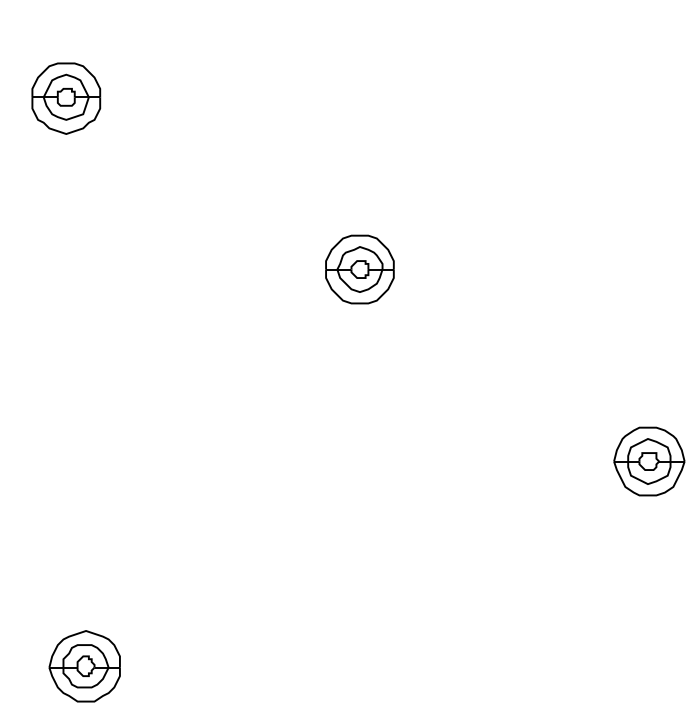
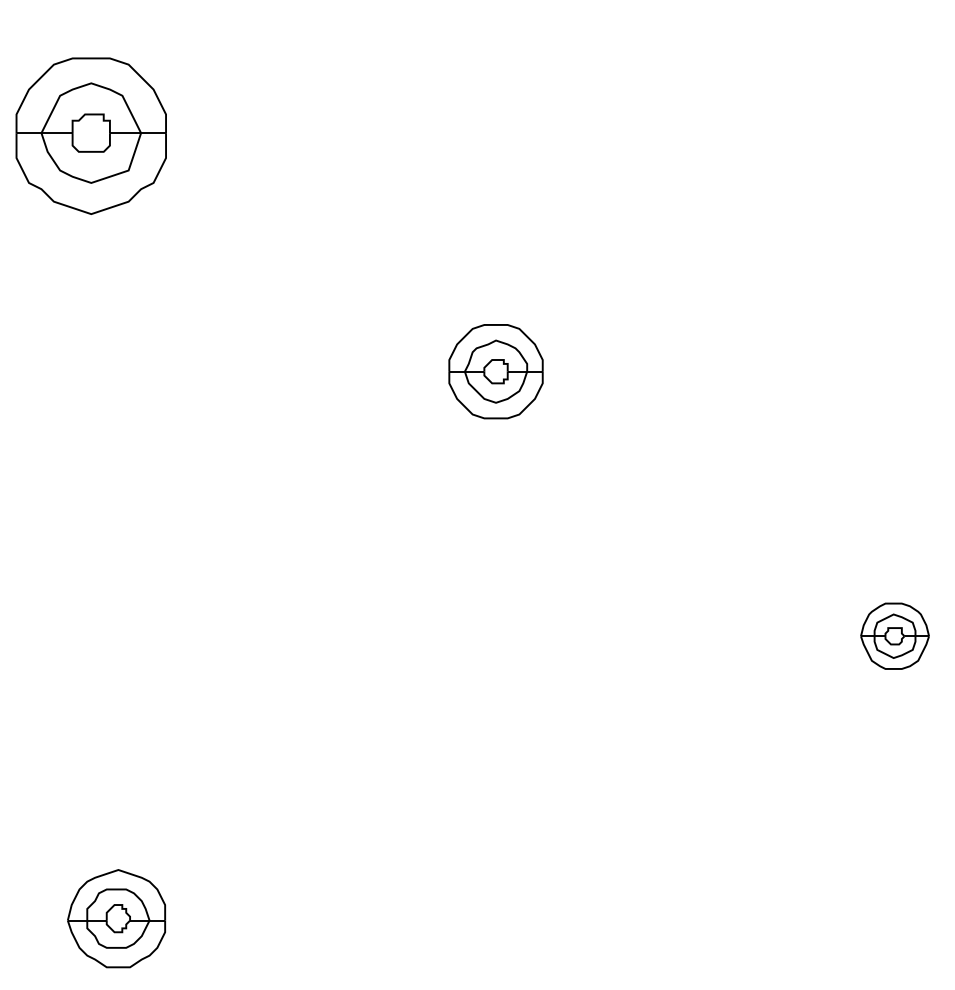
part: (65, 98) -> (90, 135), size x1.6
part: (648, 460) -> (894, 635), size x0.7

